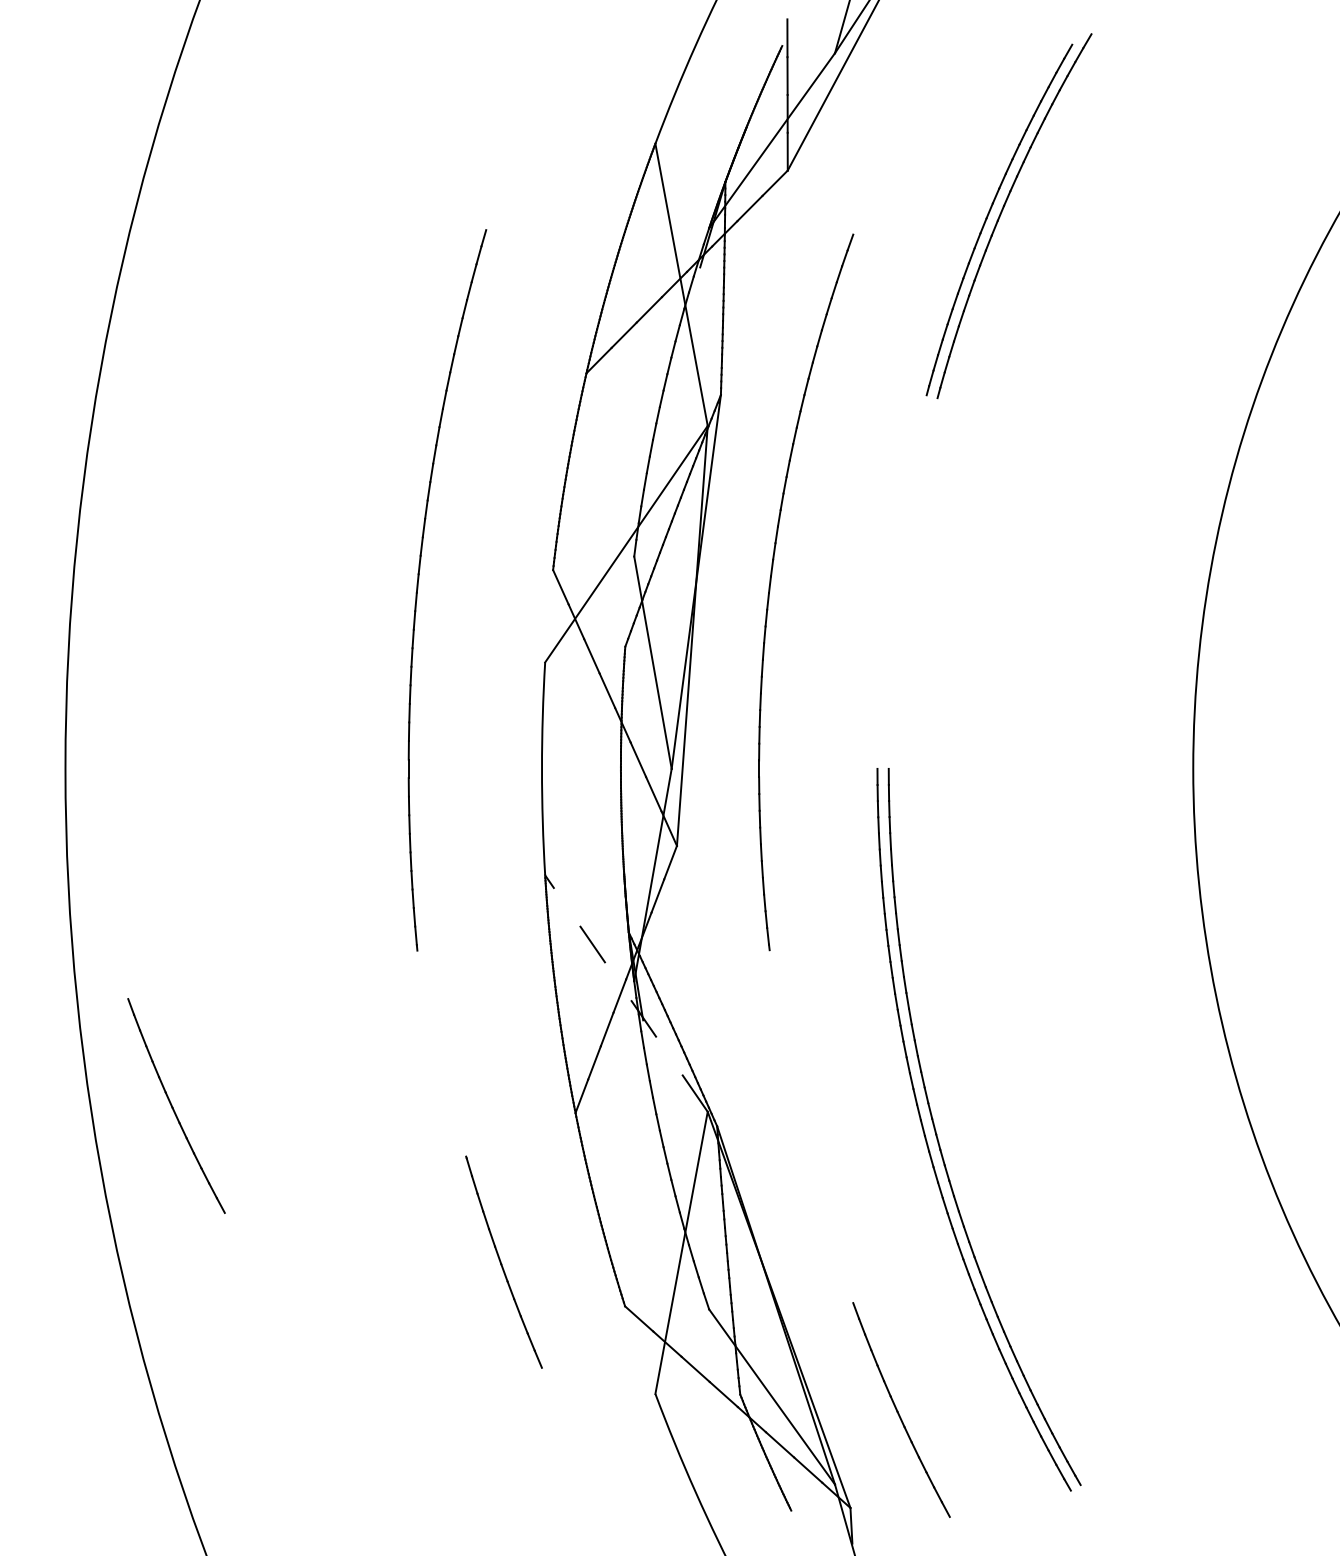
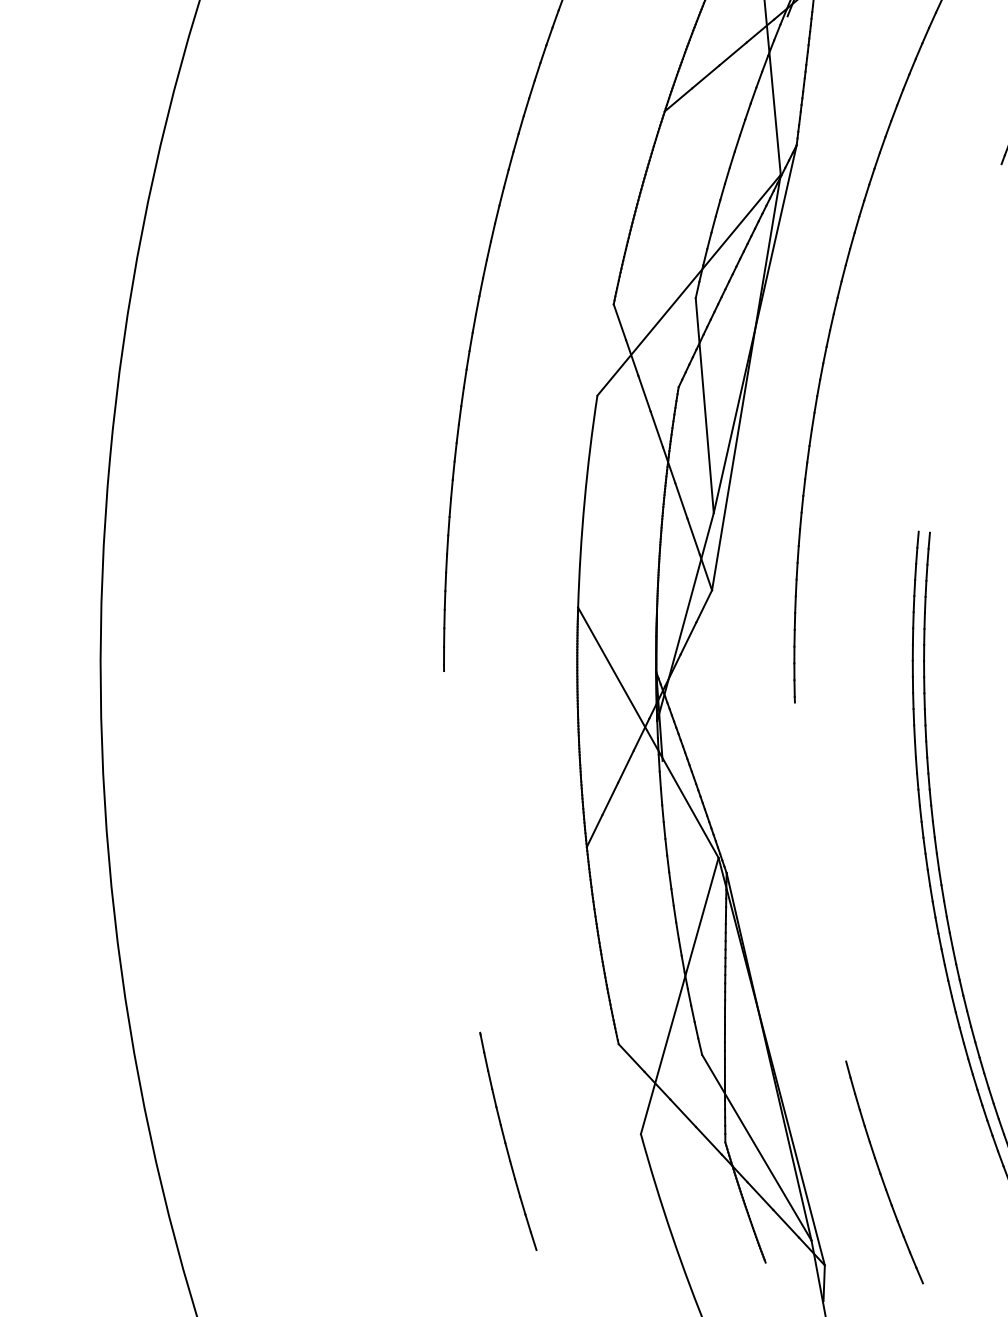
line: (626, 993) -> (648, 732), dashed -> solid
part: (176, 1105) -> (190, 803), removed
part: (503, 1261) -> (507, 1140), moved

